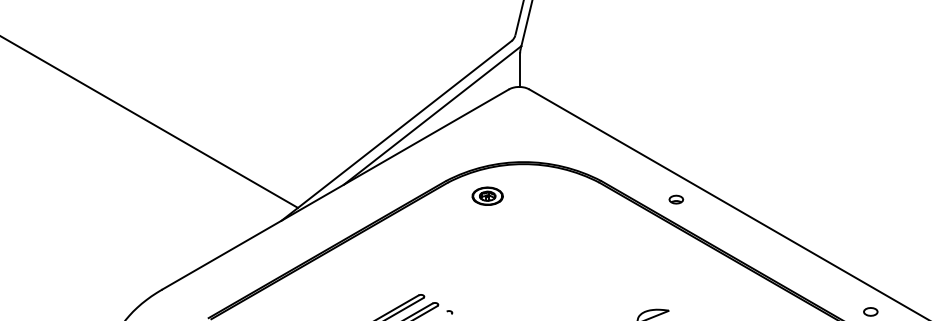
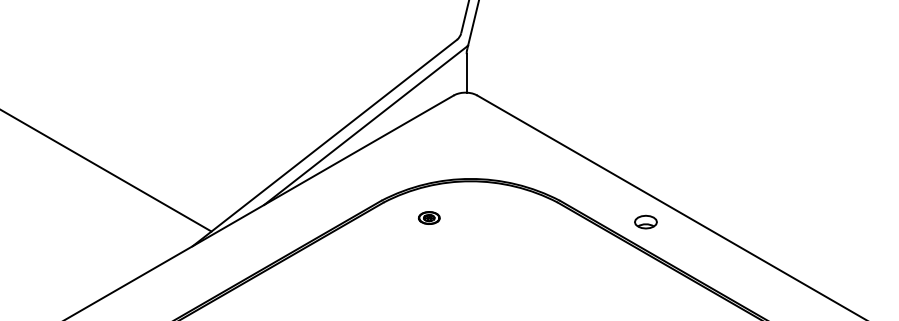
part: (487, 195) -> (429, 217), size x0.6
part: (676, 199) -> (646, 221), size x1.4

